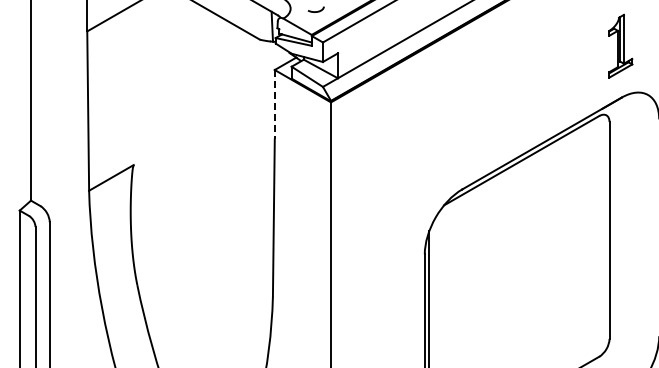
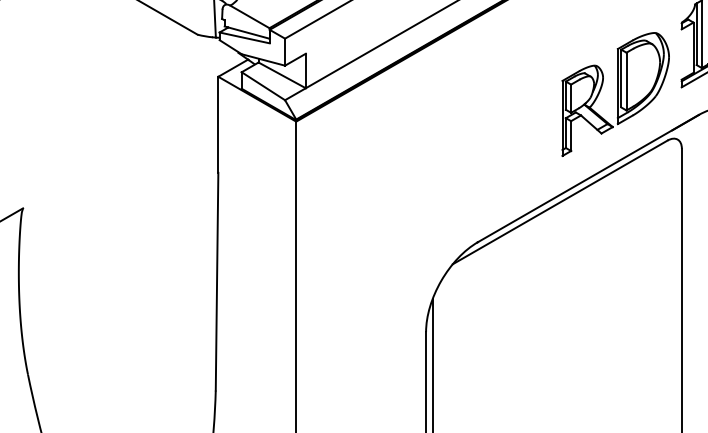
part: (561, 82) -> (615, 94), added
line: (274, 104) -> (217, 124), dashed -> solid

